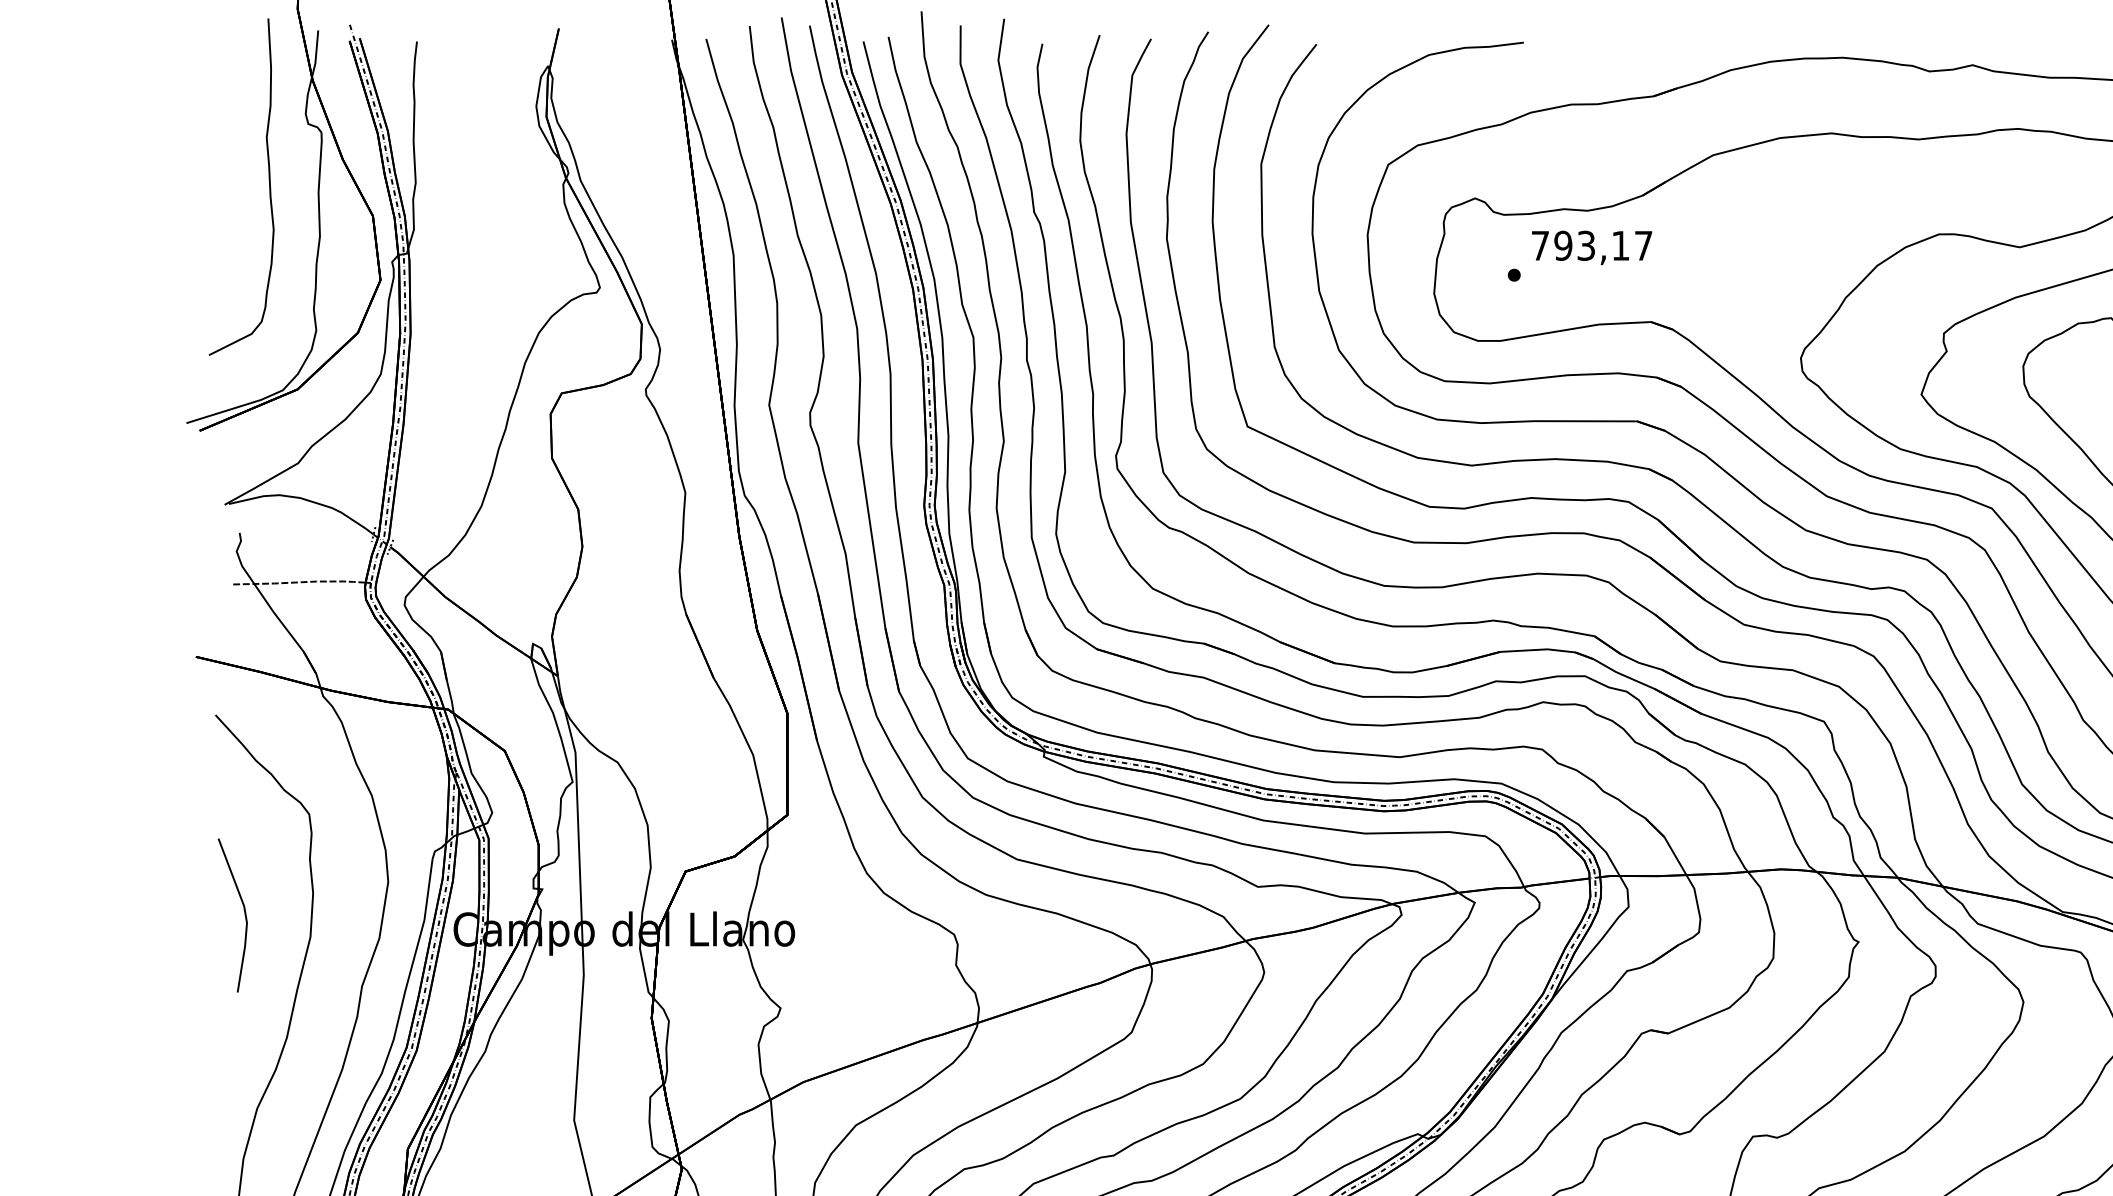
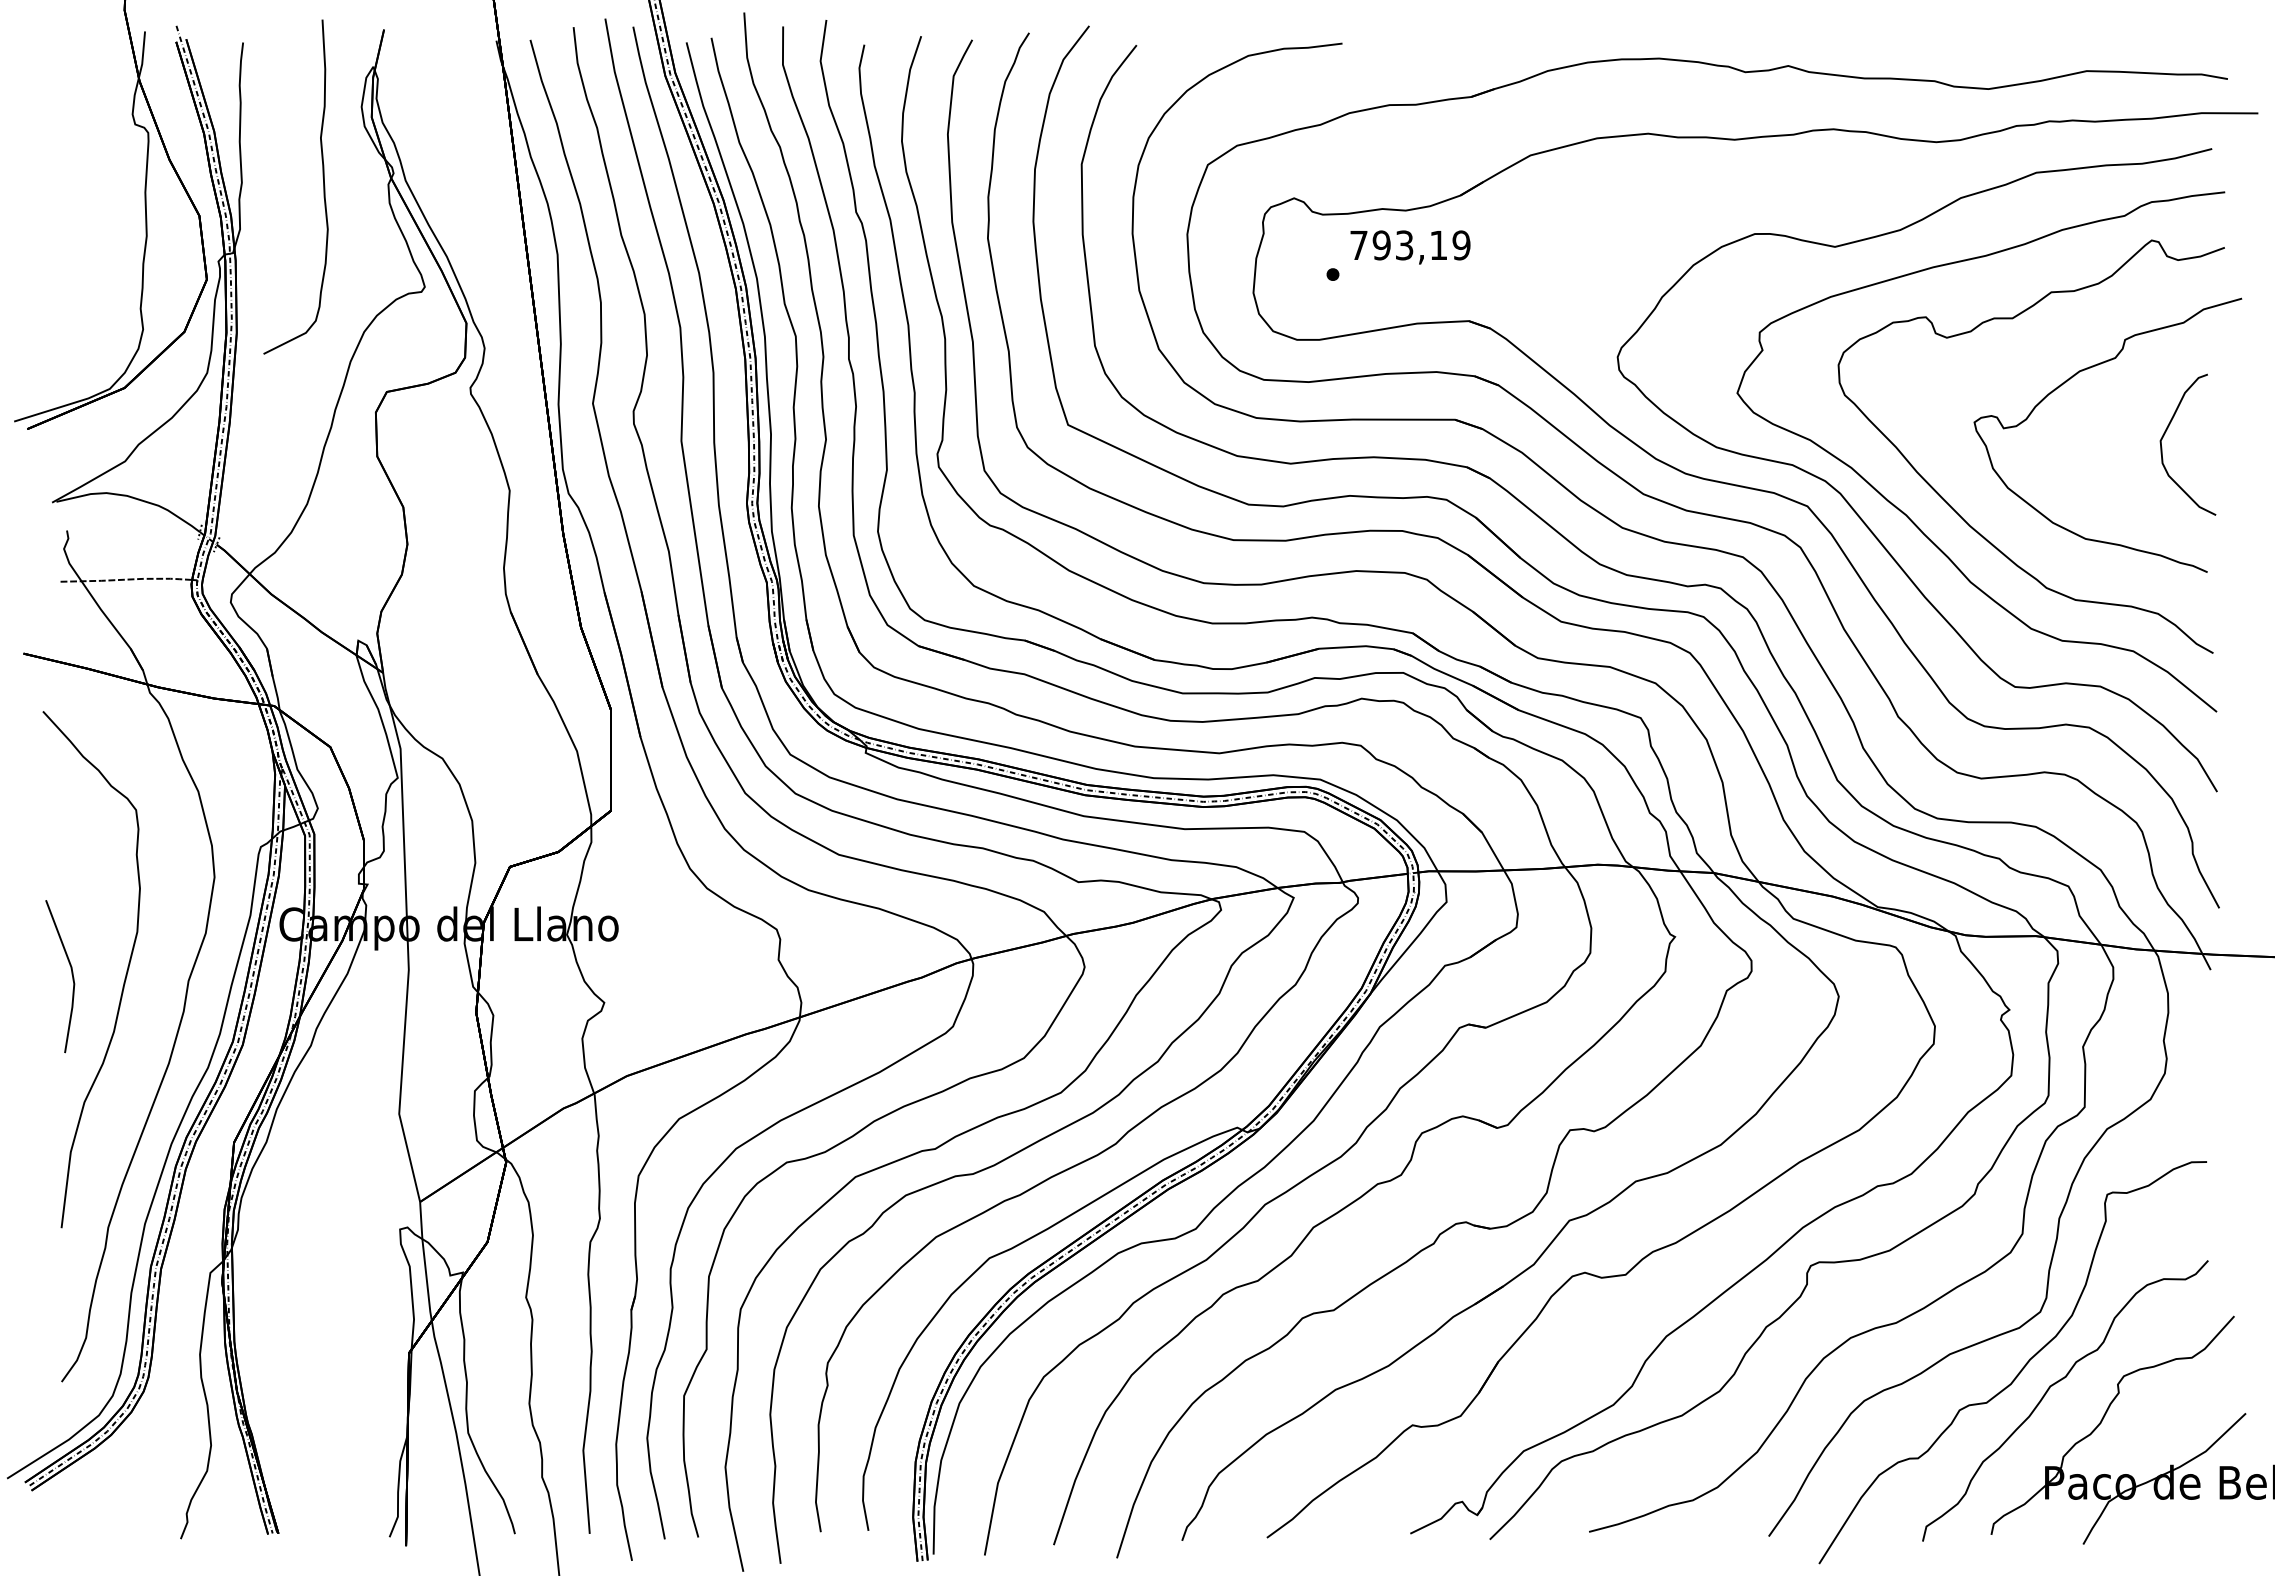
curve: (269, 186) -> (323, 186), moved
text: (1643, 245) -> (1461, 245), 793,17 -> 793,19
line: (244, 913) -> (71, 974), moved

